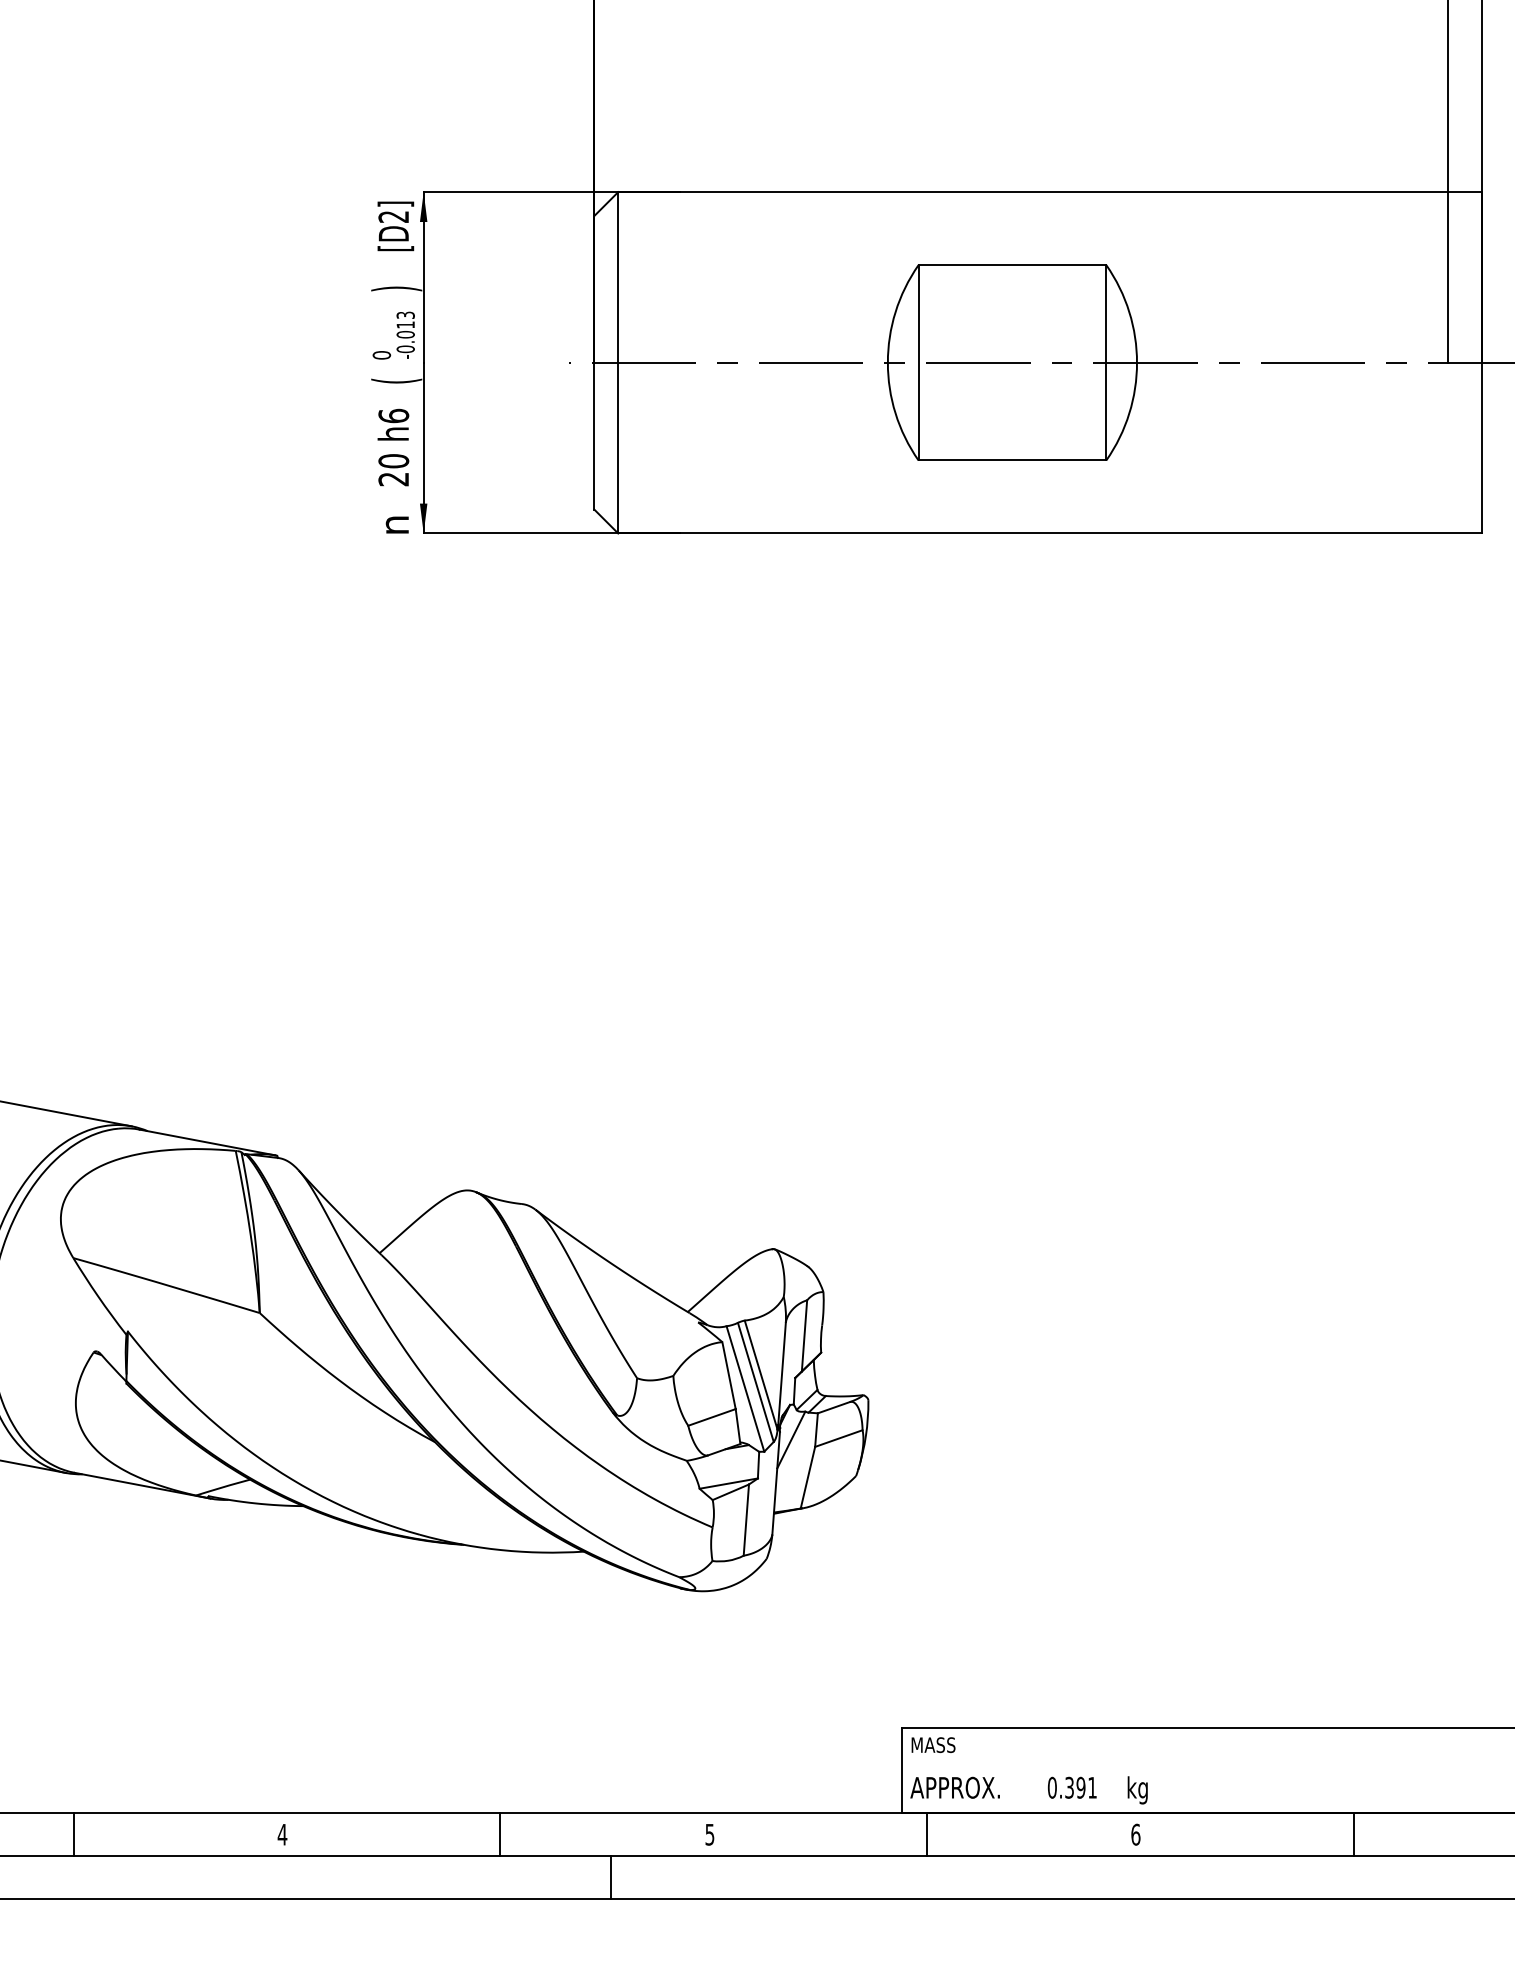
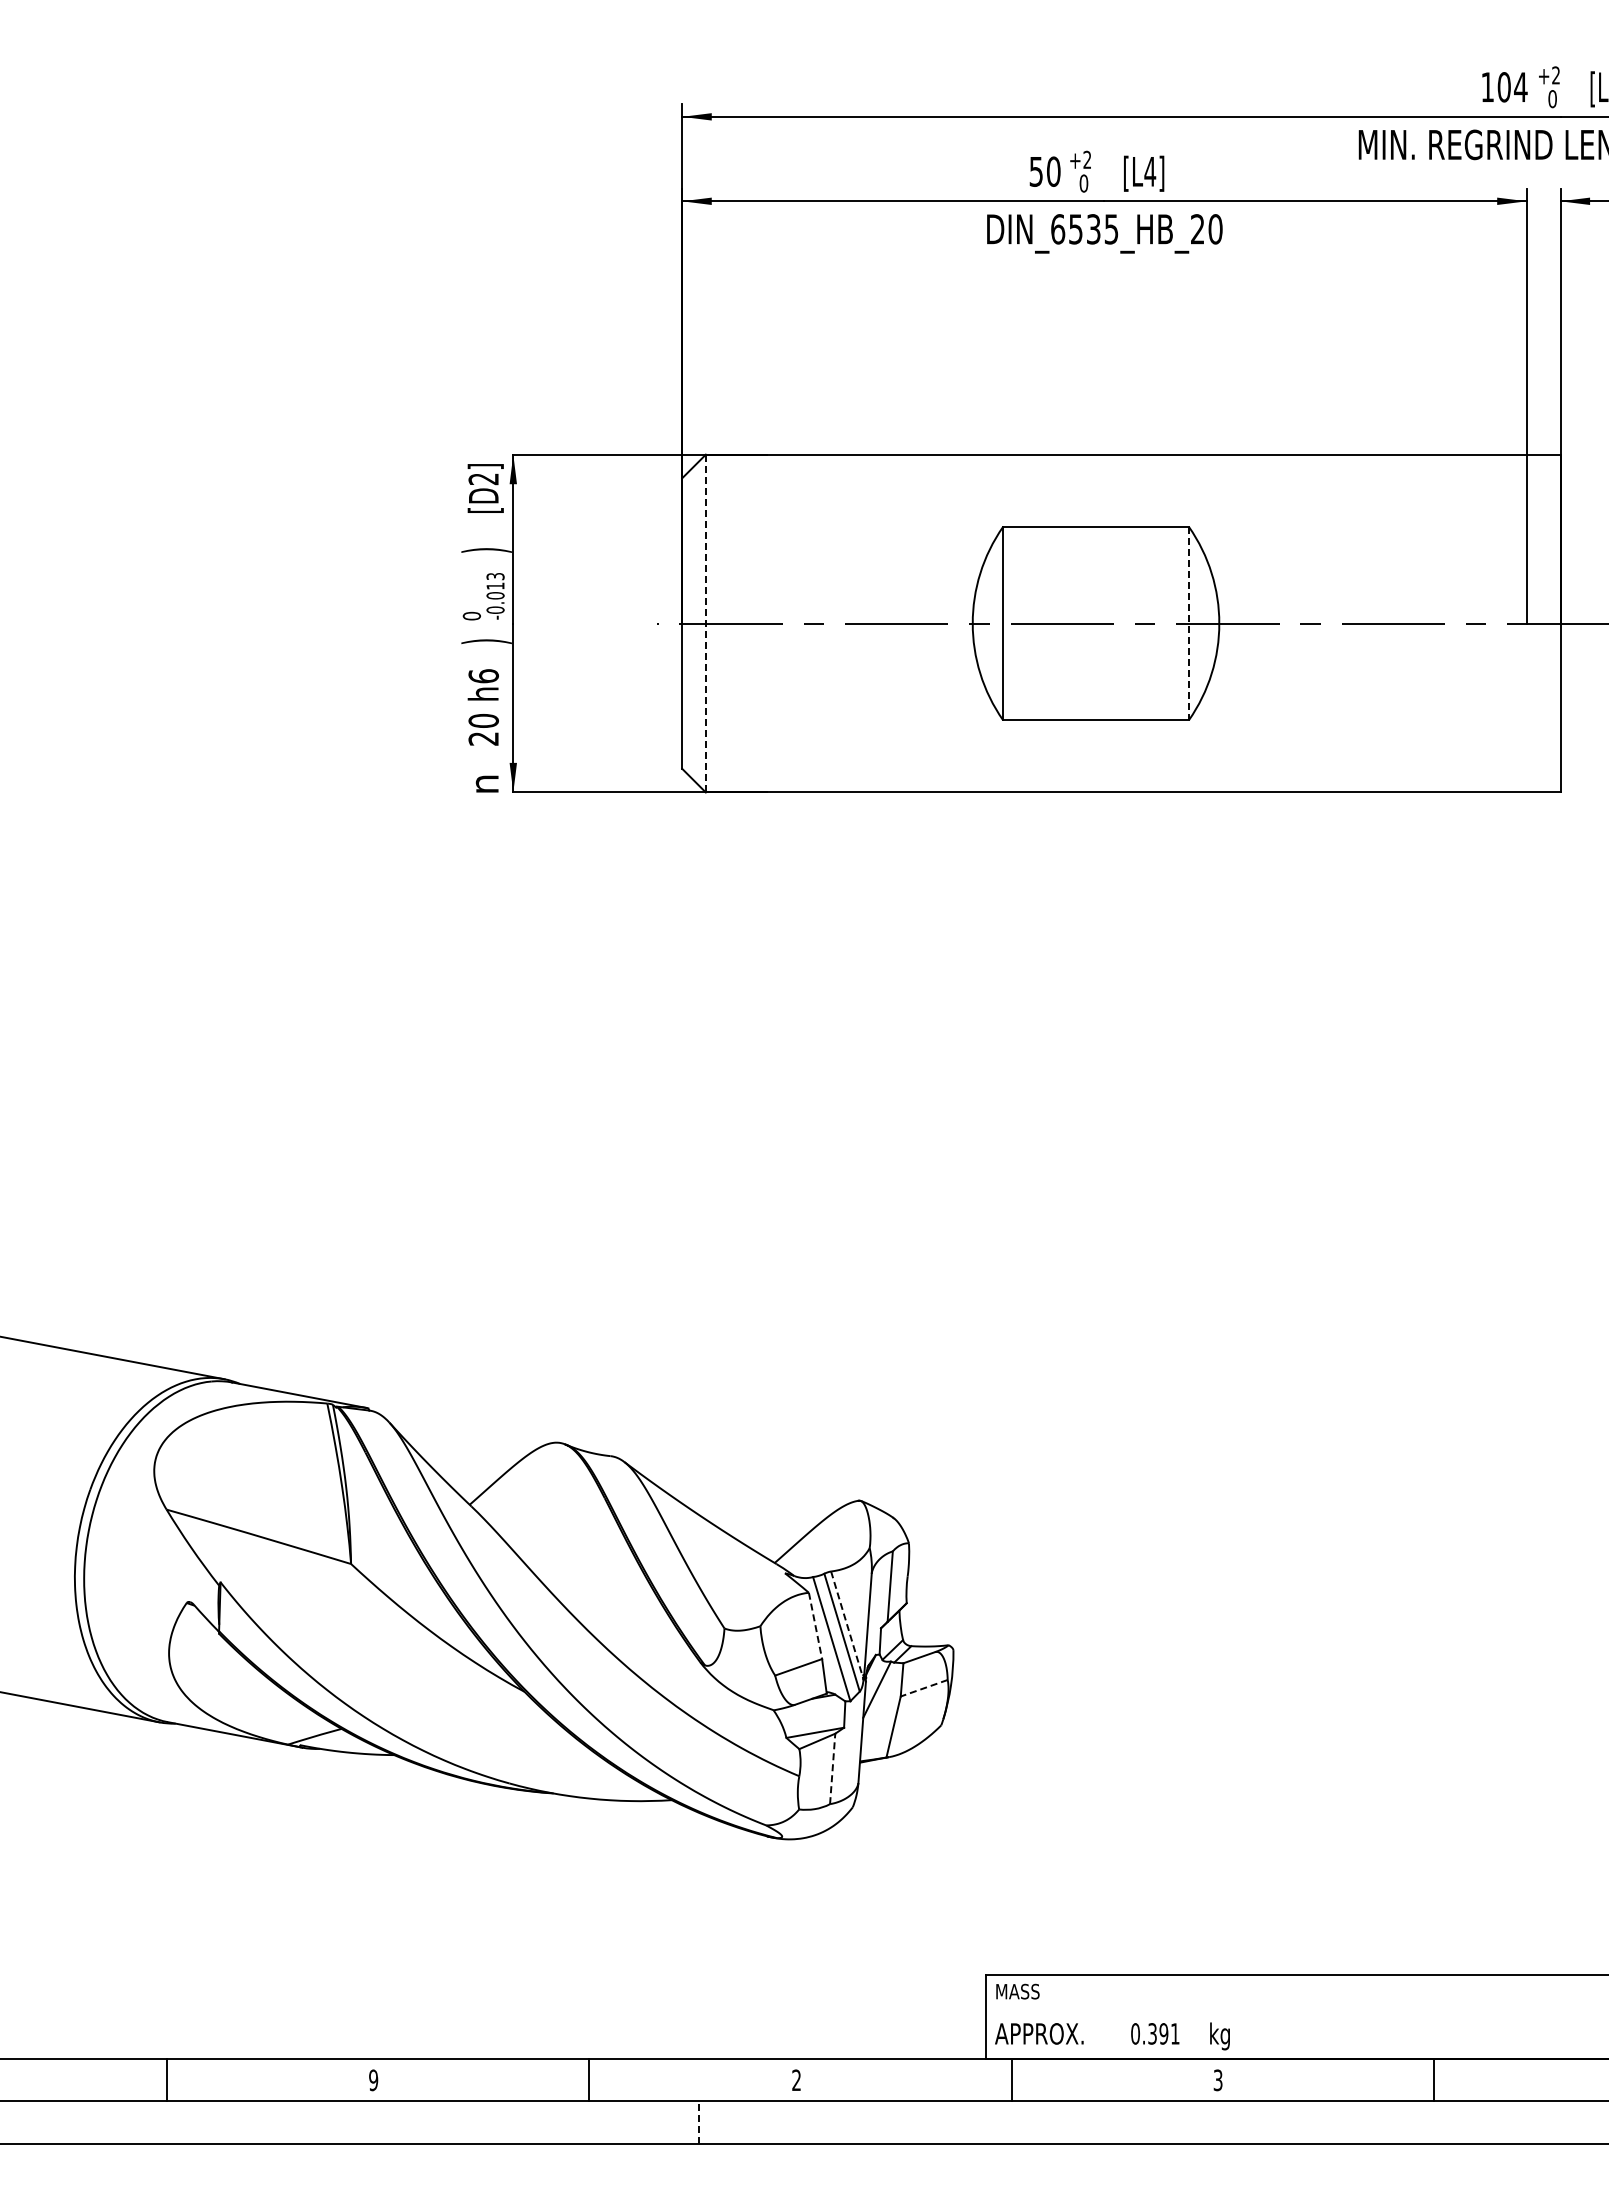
line: (617, 362) -> (705, 623), solid -> dashed
line: (1105, 362) -> (1188, 623), solid -> dashed
text: (396, 380) -> (486, 641), ( -> )
line: (729, 1375) -> (815, 1625), solid -> dashed
line: (761, 1375) -> (847, 1625), solid -> dashed
line: (839, 1438) -> (924, 1688), solid -> dashed
line: (746, 1519) -> (832, 1768), solid -> dashed
text: (282, 1834) -> (373, 2080), 4 -> 9
text: (709, 1834) -> (796, 2080), 5 -> 2
text: (1135, 1834) -> (1217, 2080), 6 -> 3
line: (611, 1877) -> (699, 2122), solid -> dashed

